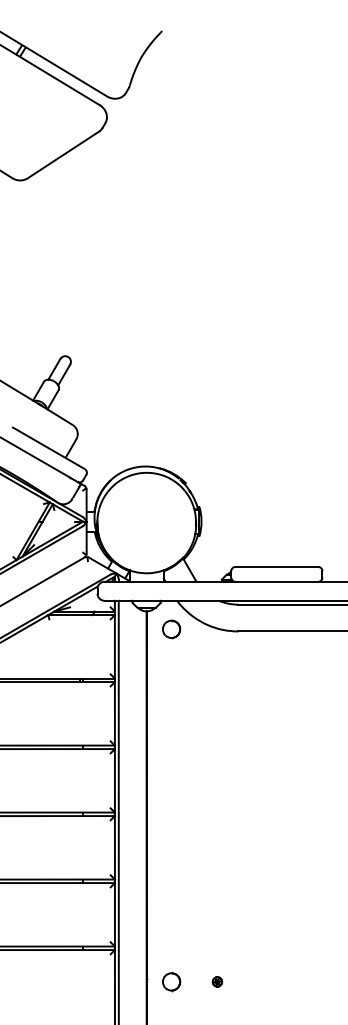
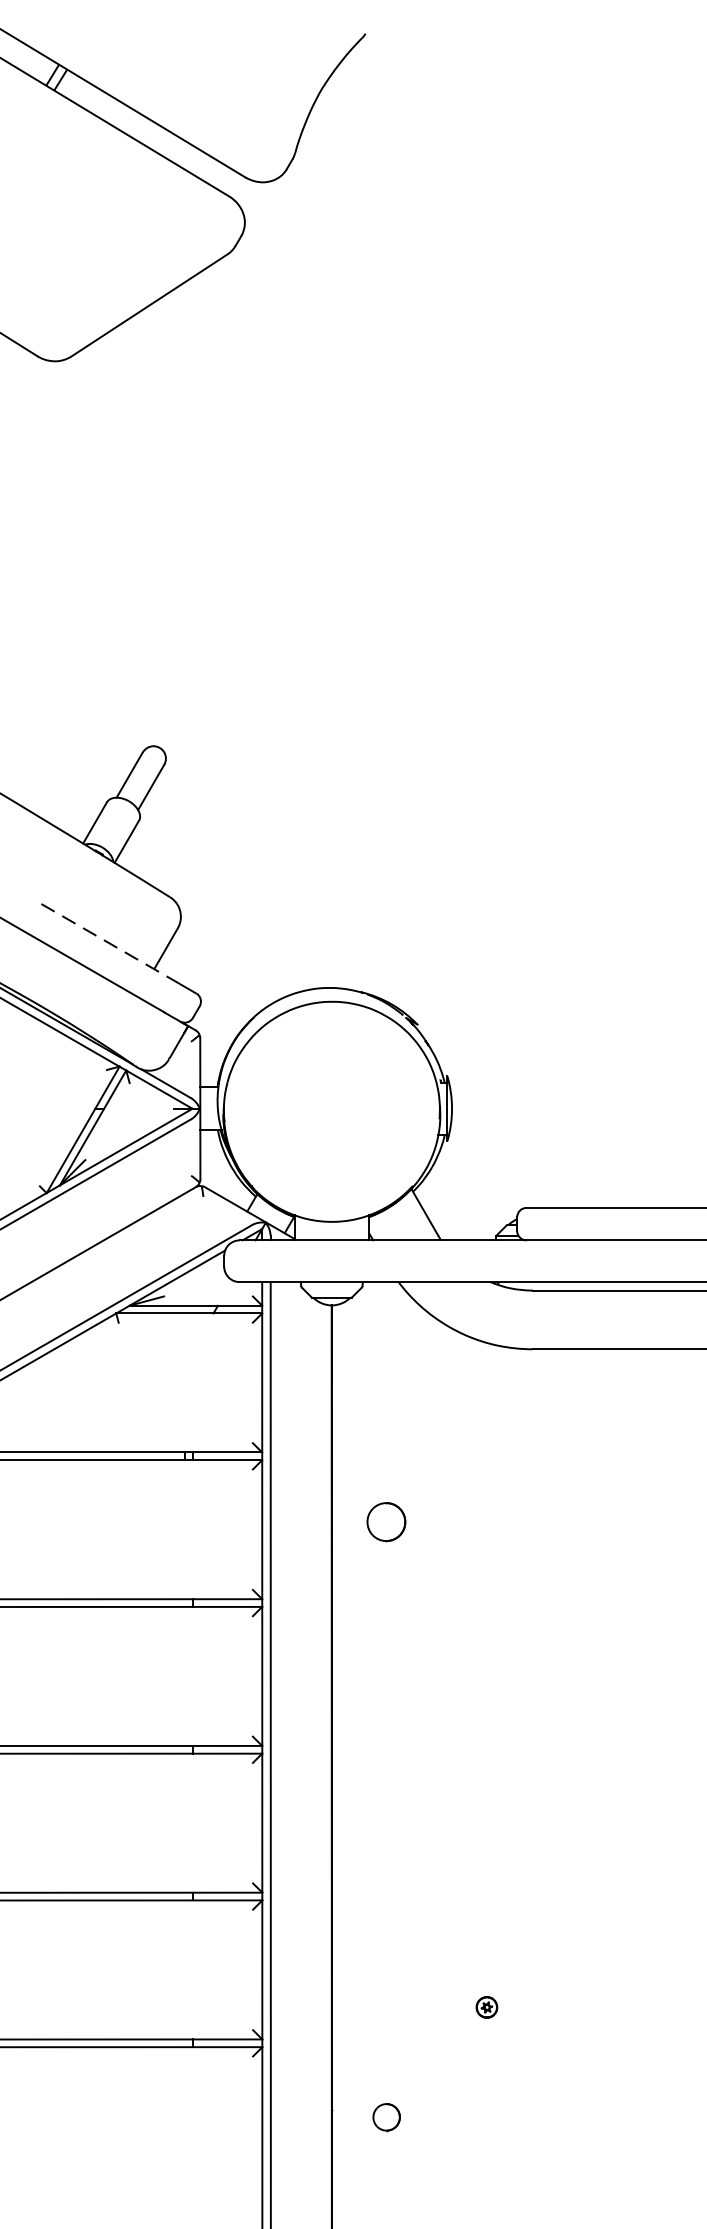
line: (44, 445) -> (108, 941), solid -> dashed
part: (171, 629) -> (386, 1522), moved
part: (217, 981) -> (486, 2006), moved
part: (171, 982) -> (386, 2118), size x0.7

